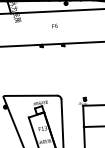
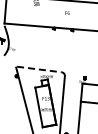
line: (30, 95) -> (39, 69), solid -> dashed

